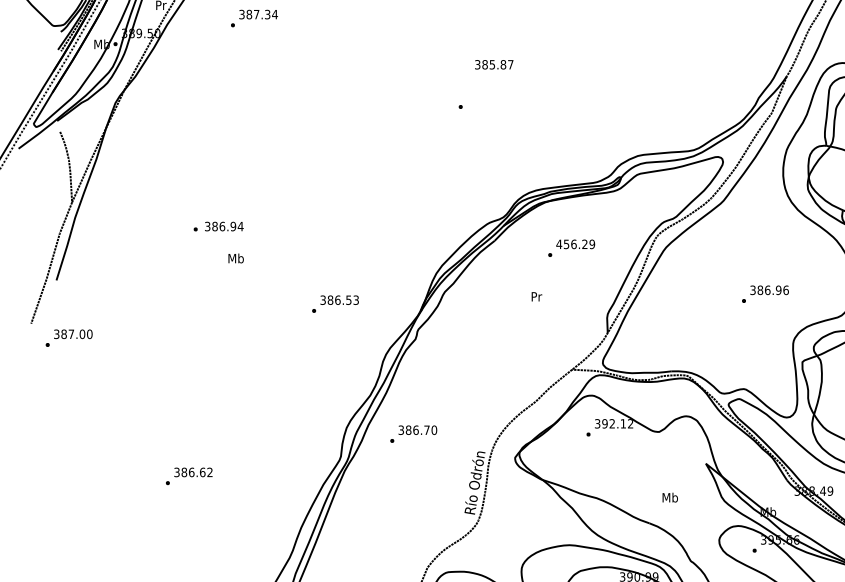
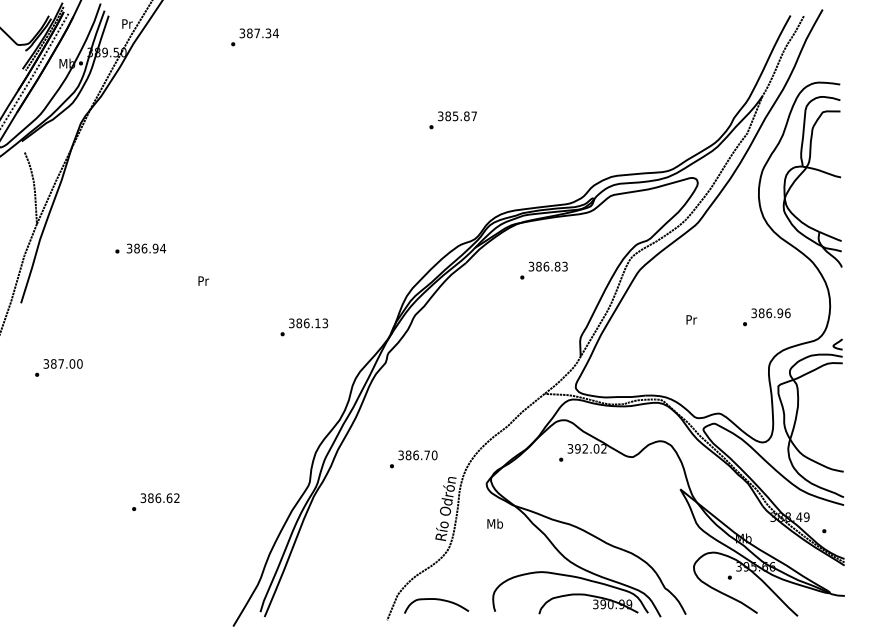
text: (253, 18) -> (254, 37), moved
text: (494, 64) -> (457, 116), moved
text: (218, 226) -> (140, 248), moved
text: (575, 244) -> (547, 266), 456.29 -> 386.83
text: (236, 257) -> (203, 280), Mb -> Pr
text: (765, 294) -> (766, 317), moved
text: (536, 296) -> (691, 319), moved
text: (348, 300) -> (317, 323), 386.53 -> 386.13
text: (68, 337) -> (58, 367), moved
text: (623, 423) -> (596, 448), 392.12 -> 392.02
text: (413, 434) -> (413, 459), moved
text: (669, 497) -> (494, 523), moved

